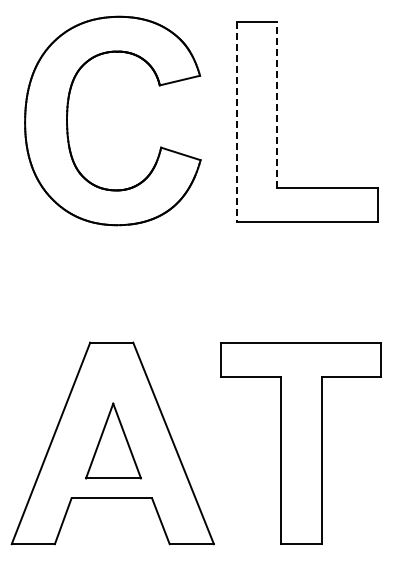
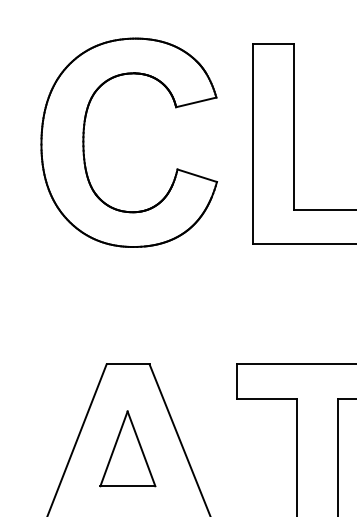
line: (277, 104) -> (293, 126), dashed -> solid
line: (236, 121) -> (252, 143), dashed -> solid
part: (113, 440) -> (127, 448), moved

